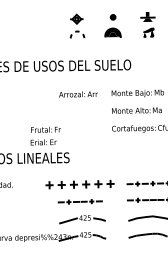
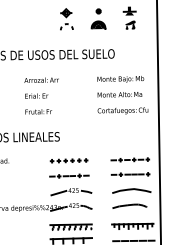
text: (78, 93) -> (41, 79), moved
text: (43, 141) -> (36, 95), moved
part: (79, 184) -> (68, 160), size x0.62

